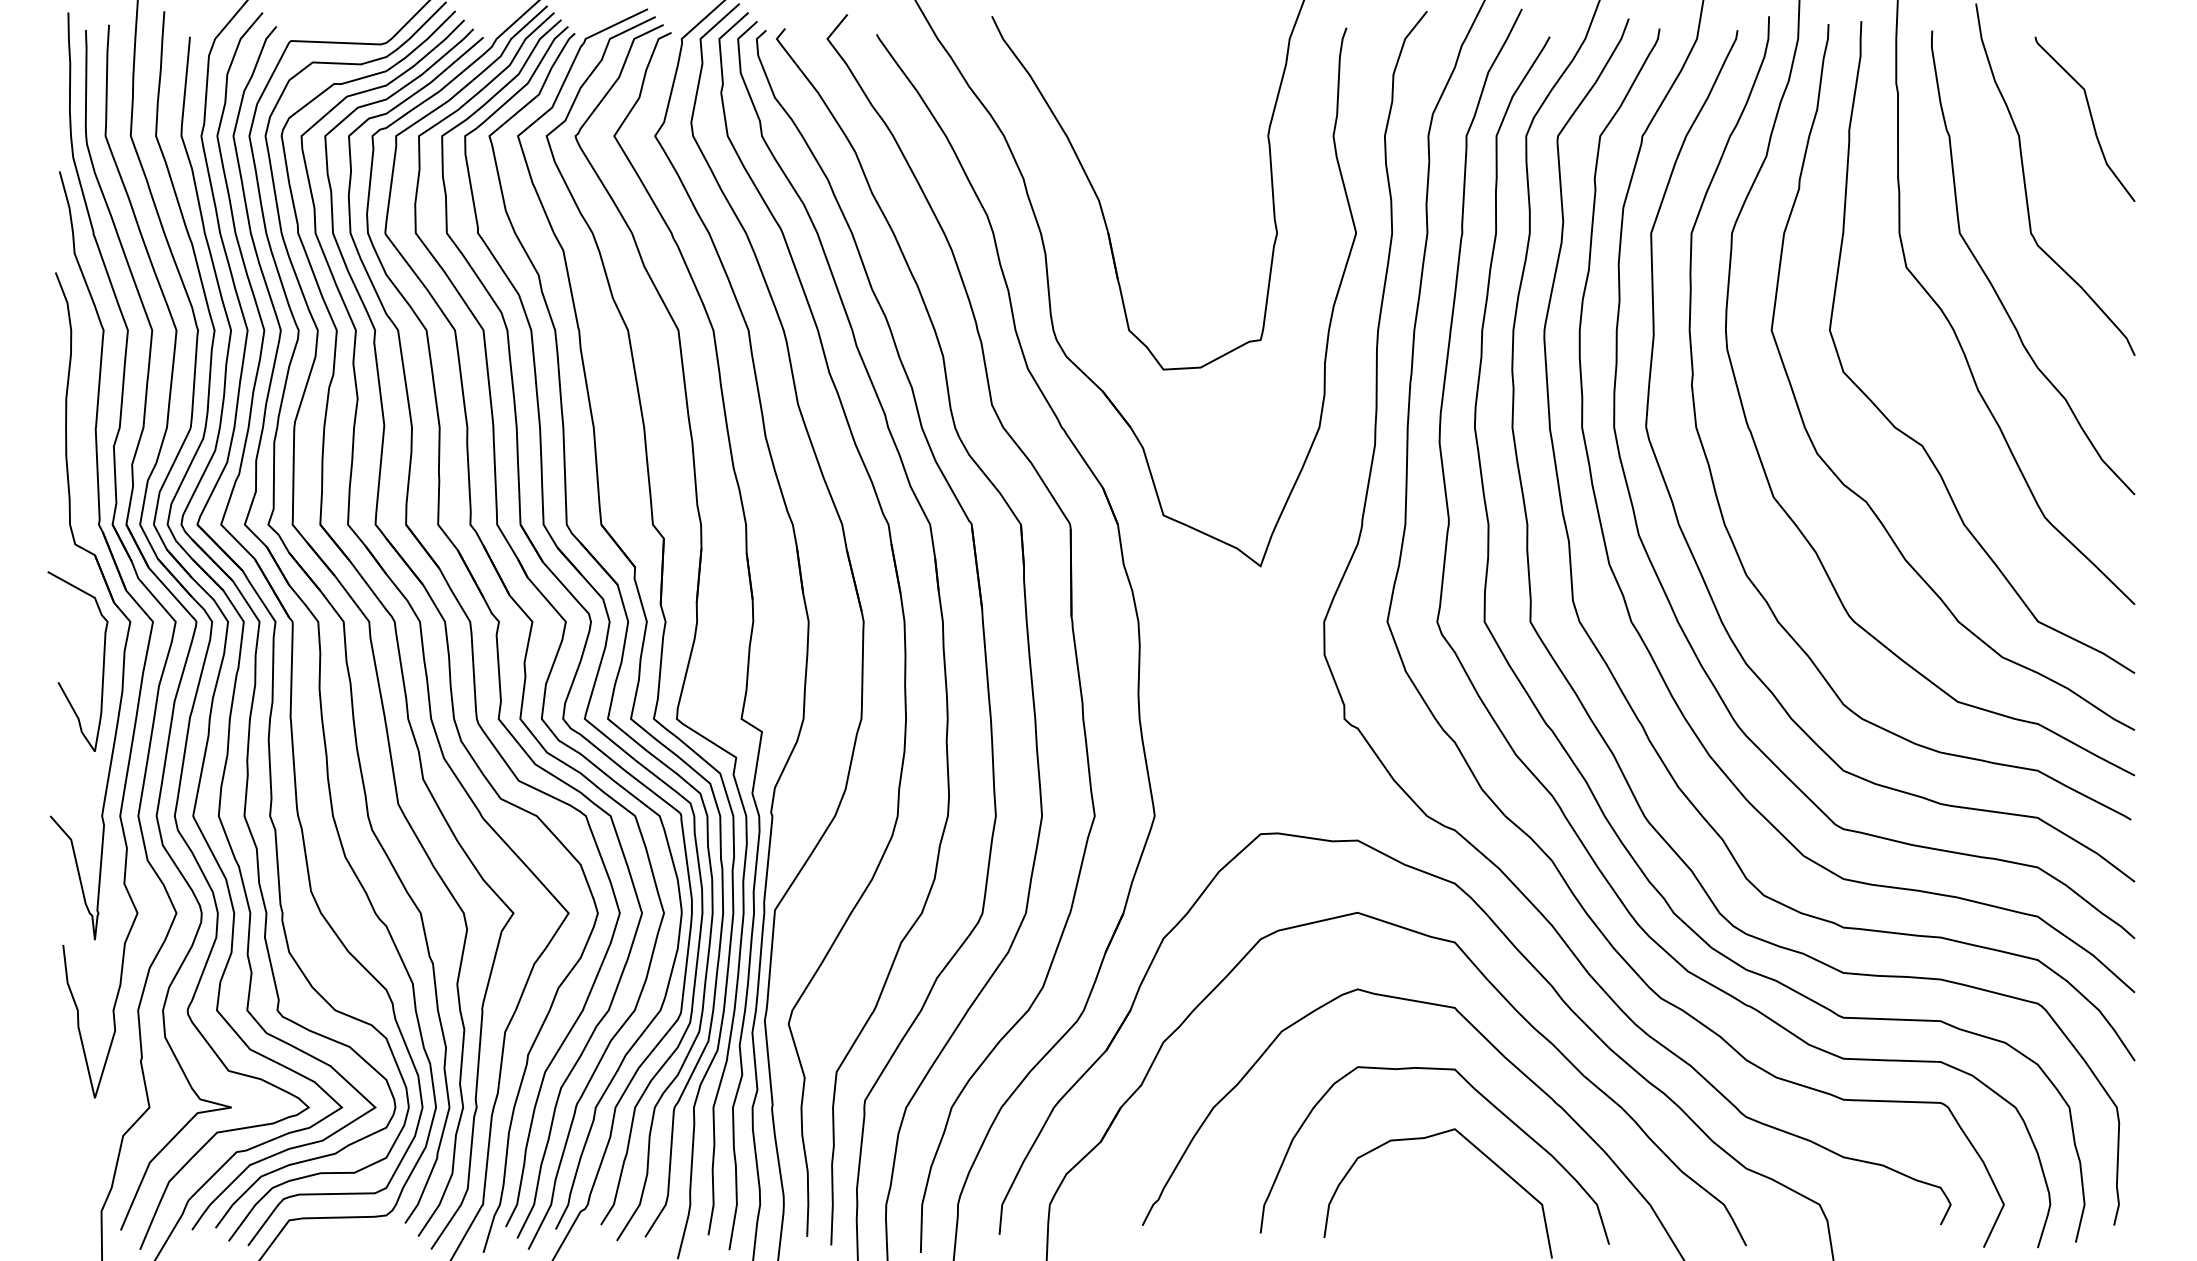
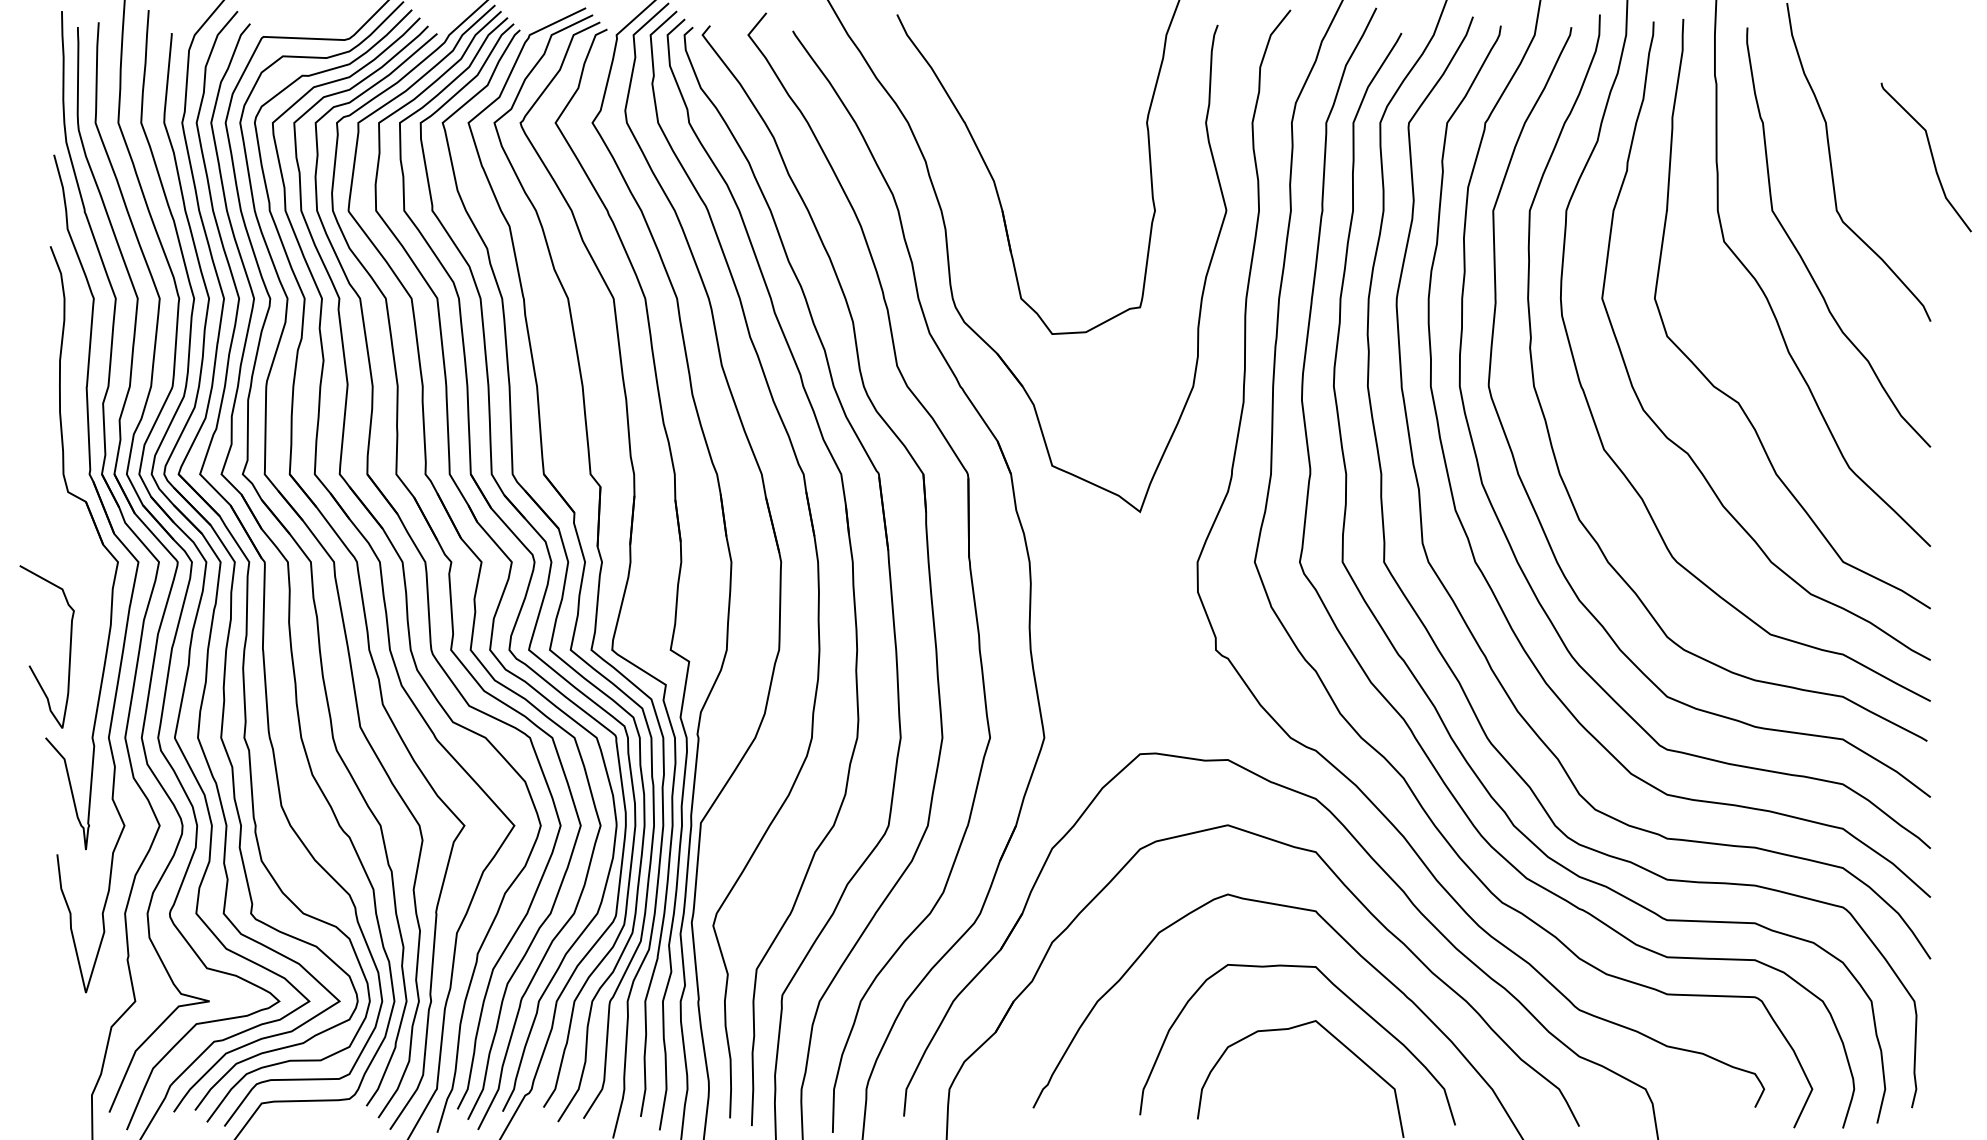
curve: (2090, 117) -> (1931, 155), moved
curve: (102, 665) -> (69, 650), moved

